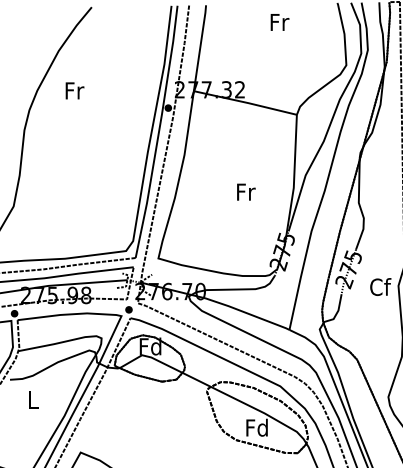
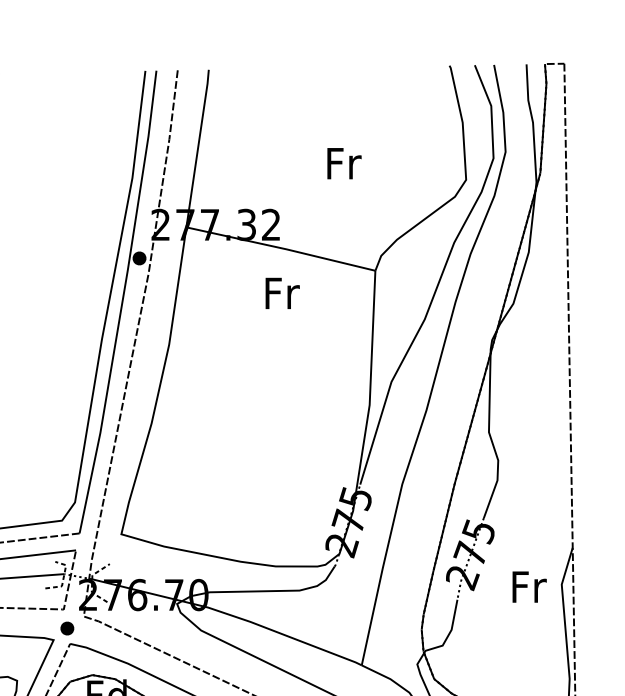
text: (279, 22) -> (343, 163), moved
text: (246, 191) -> (282, 292), moved
text: (380, 286) -> (528, 585), Cf -> Fr

